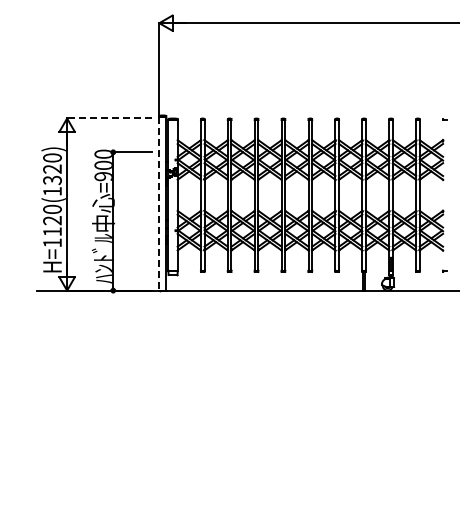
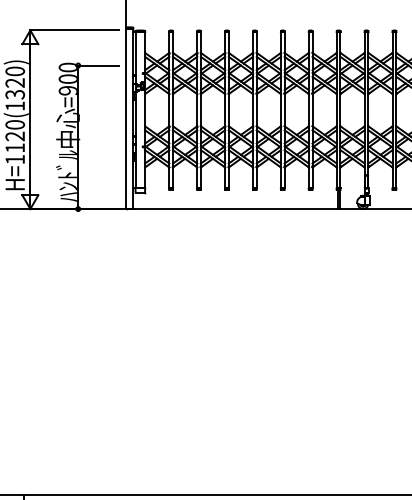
line: (109, 118) -> (74, 30), dashed -> solid
line: (159, 203) -> (126, 118), dashed -> solid

